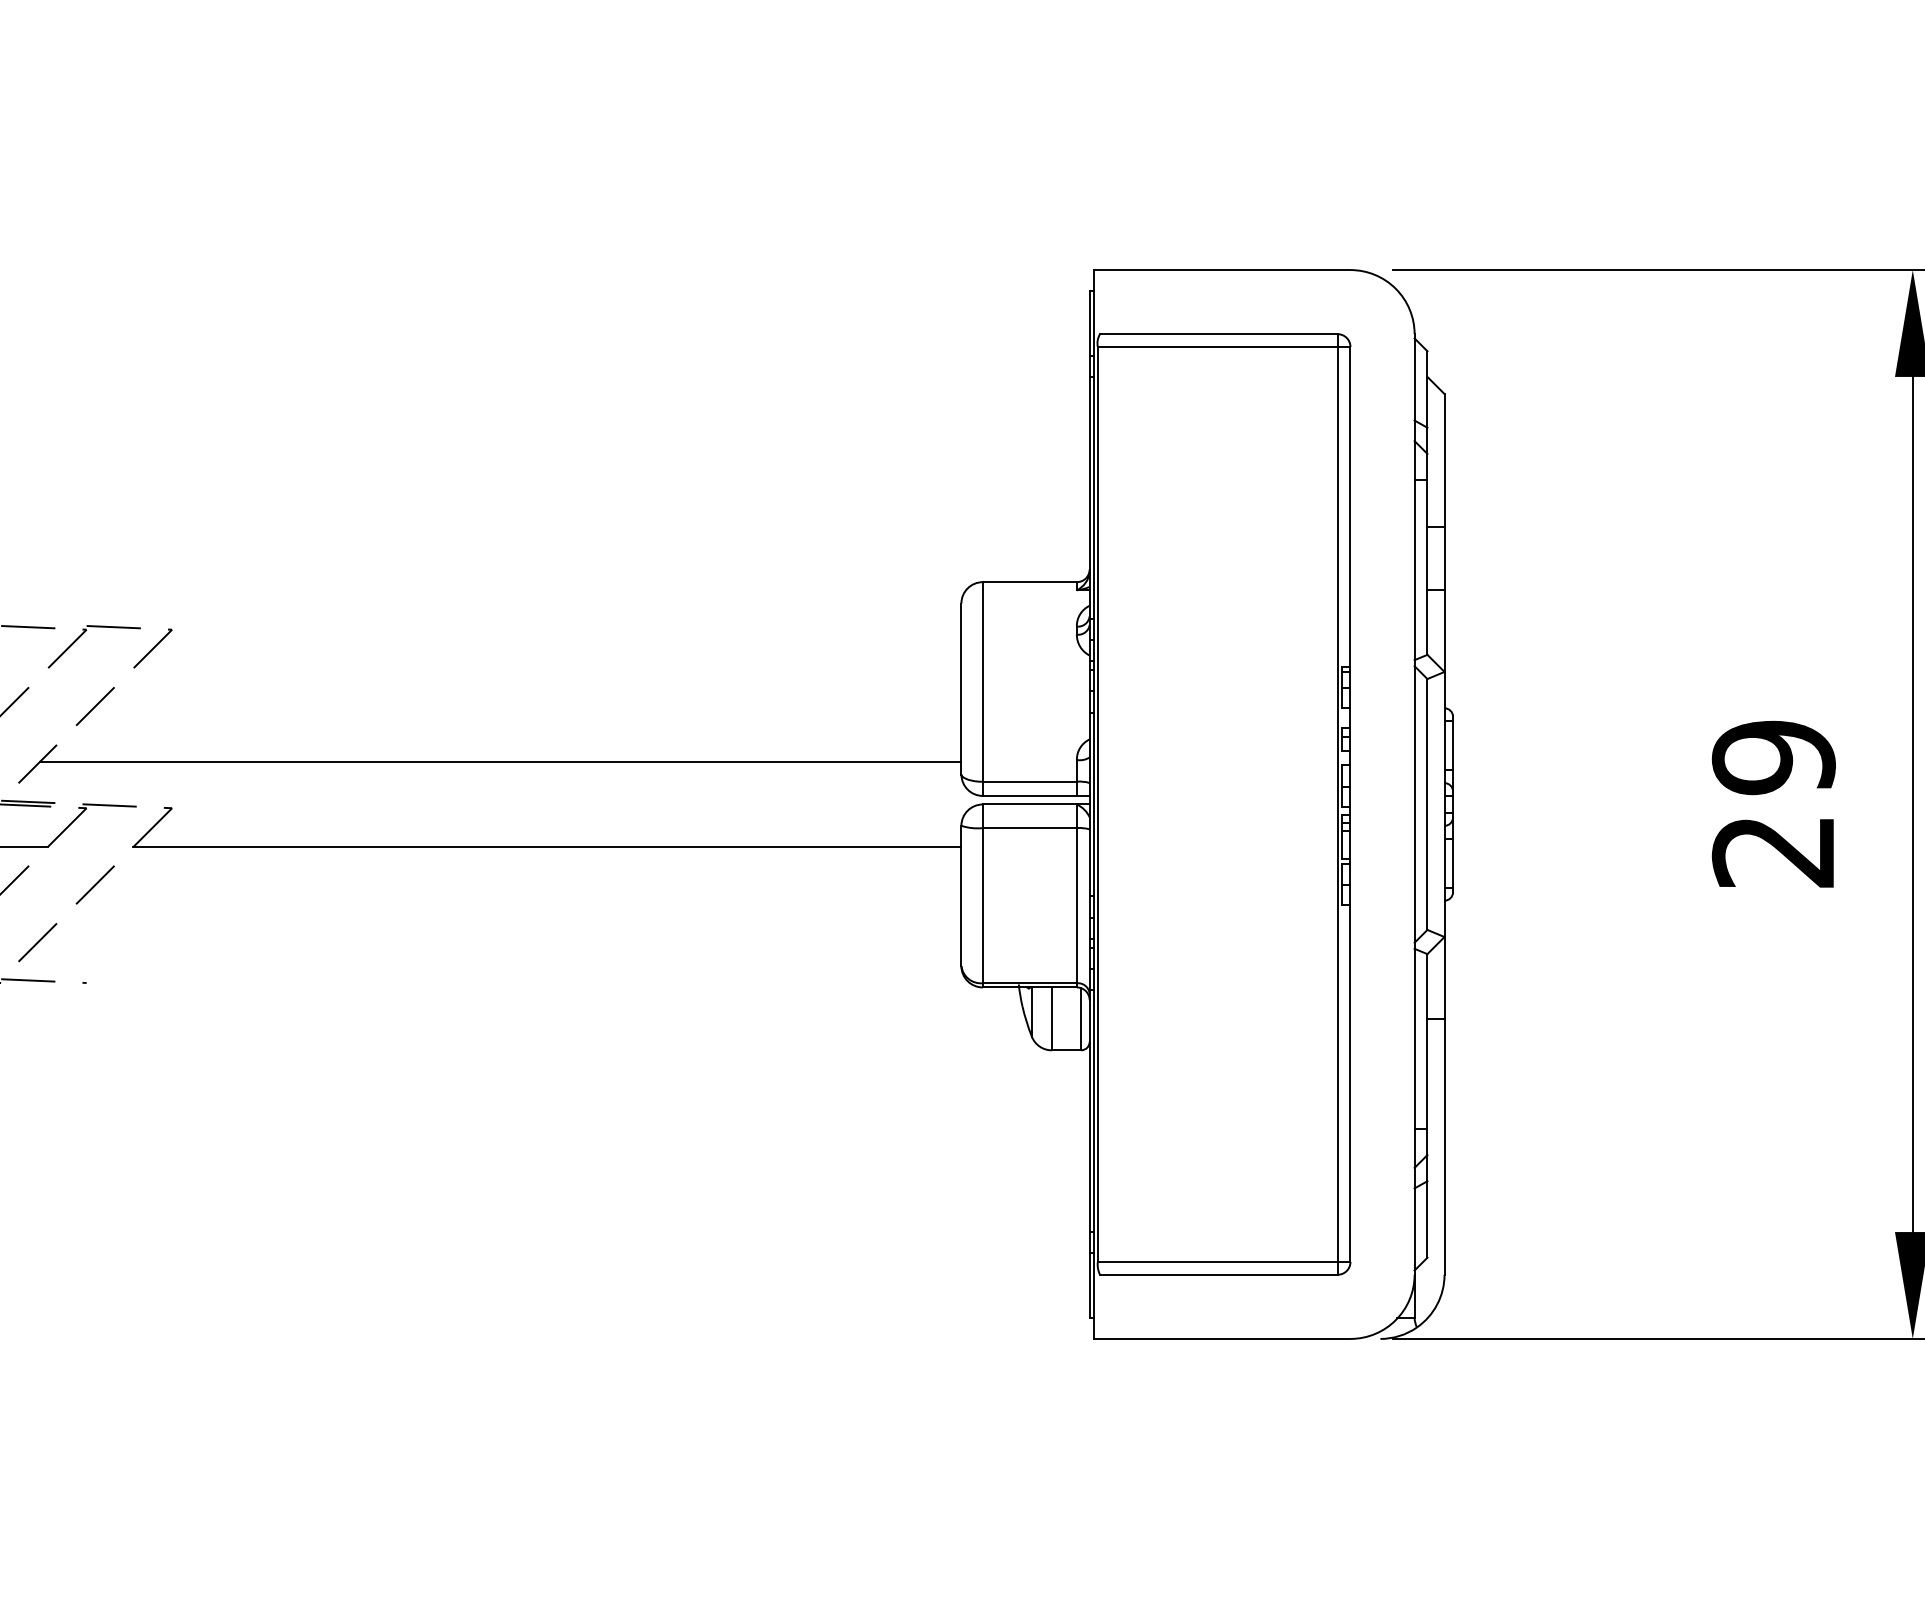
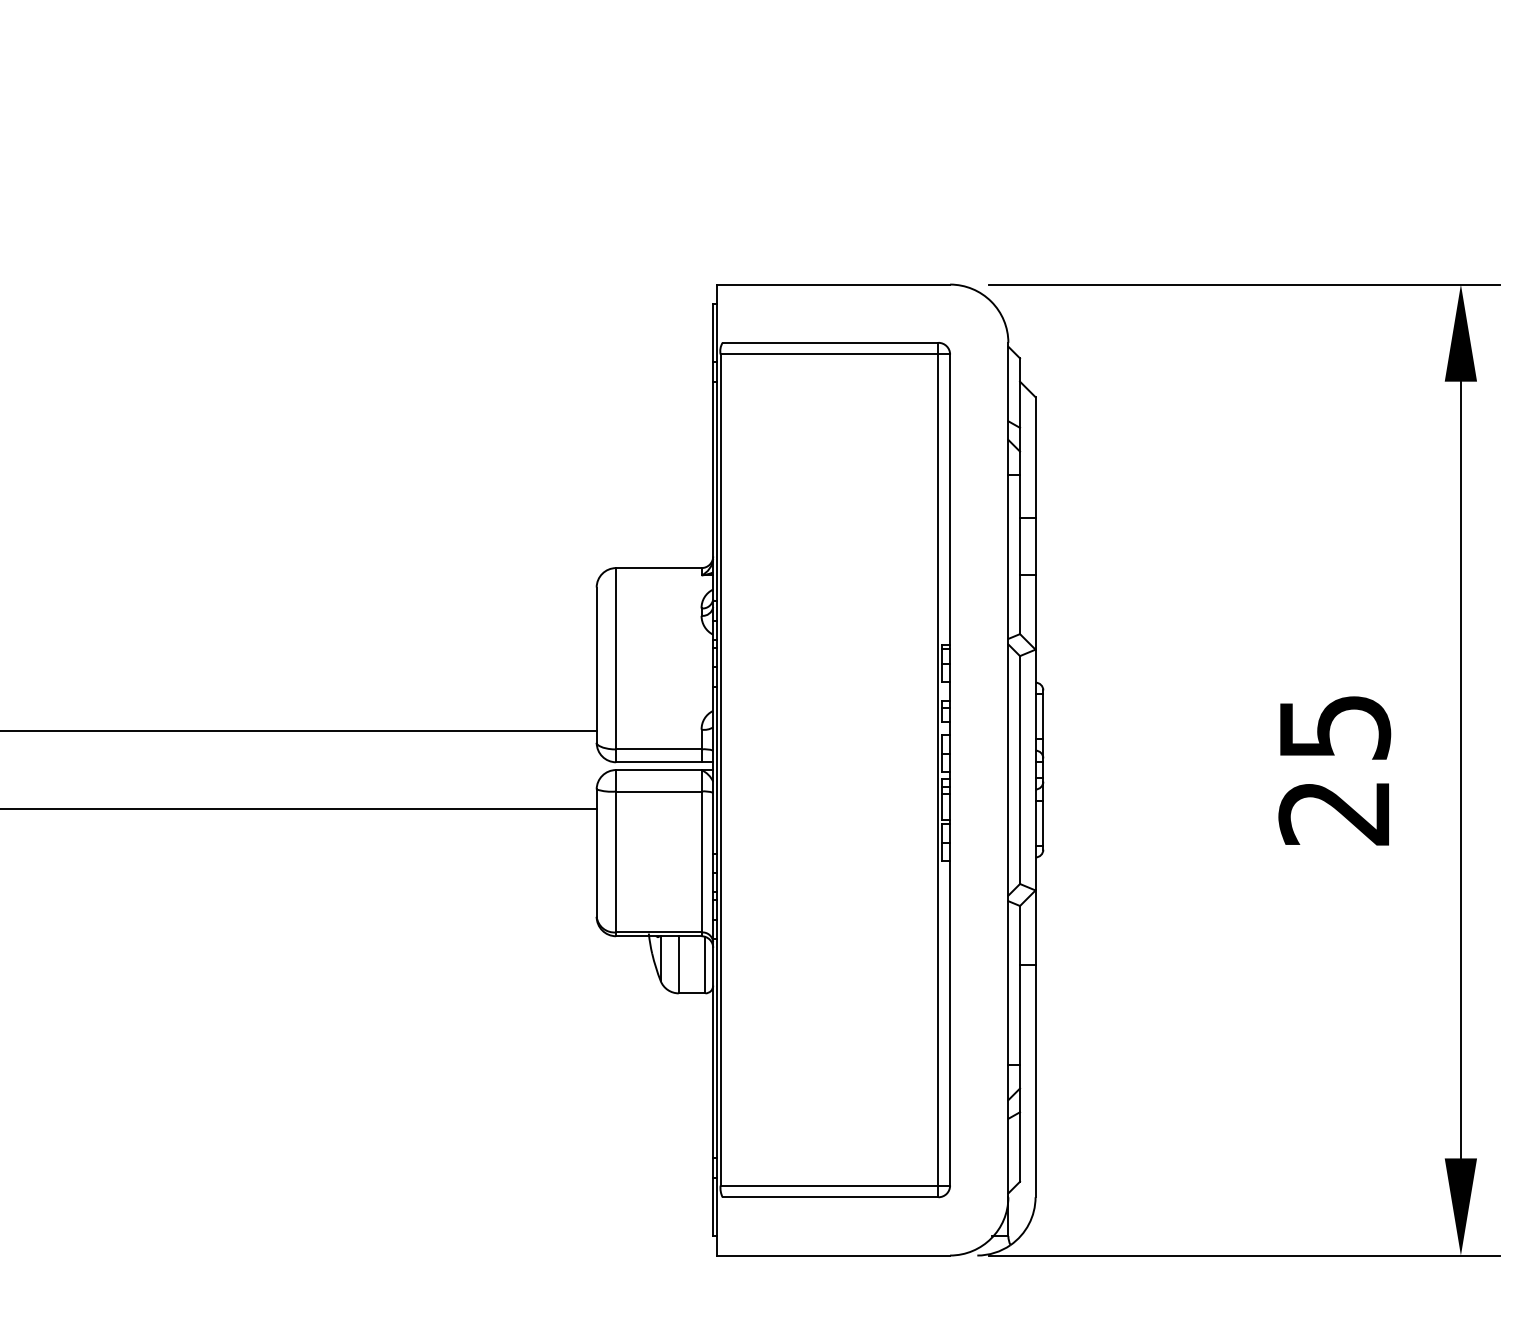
text: (1773, 757) -> (1334, 727), 29 -> 25

